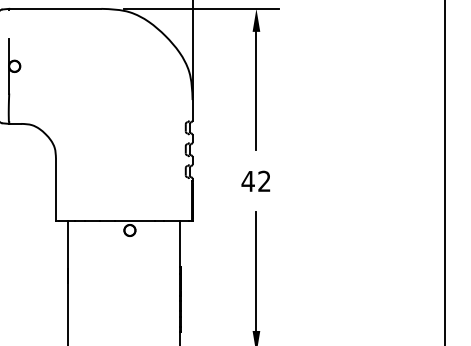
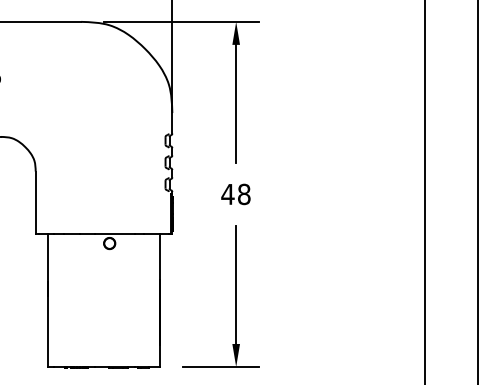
text: (264, 181) -> (244, 194), 42 -> 48

